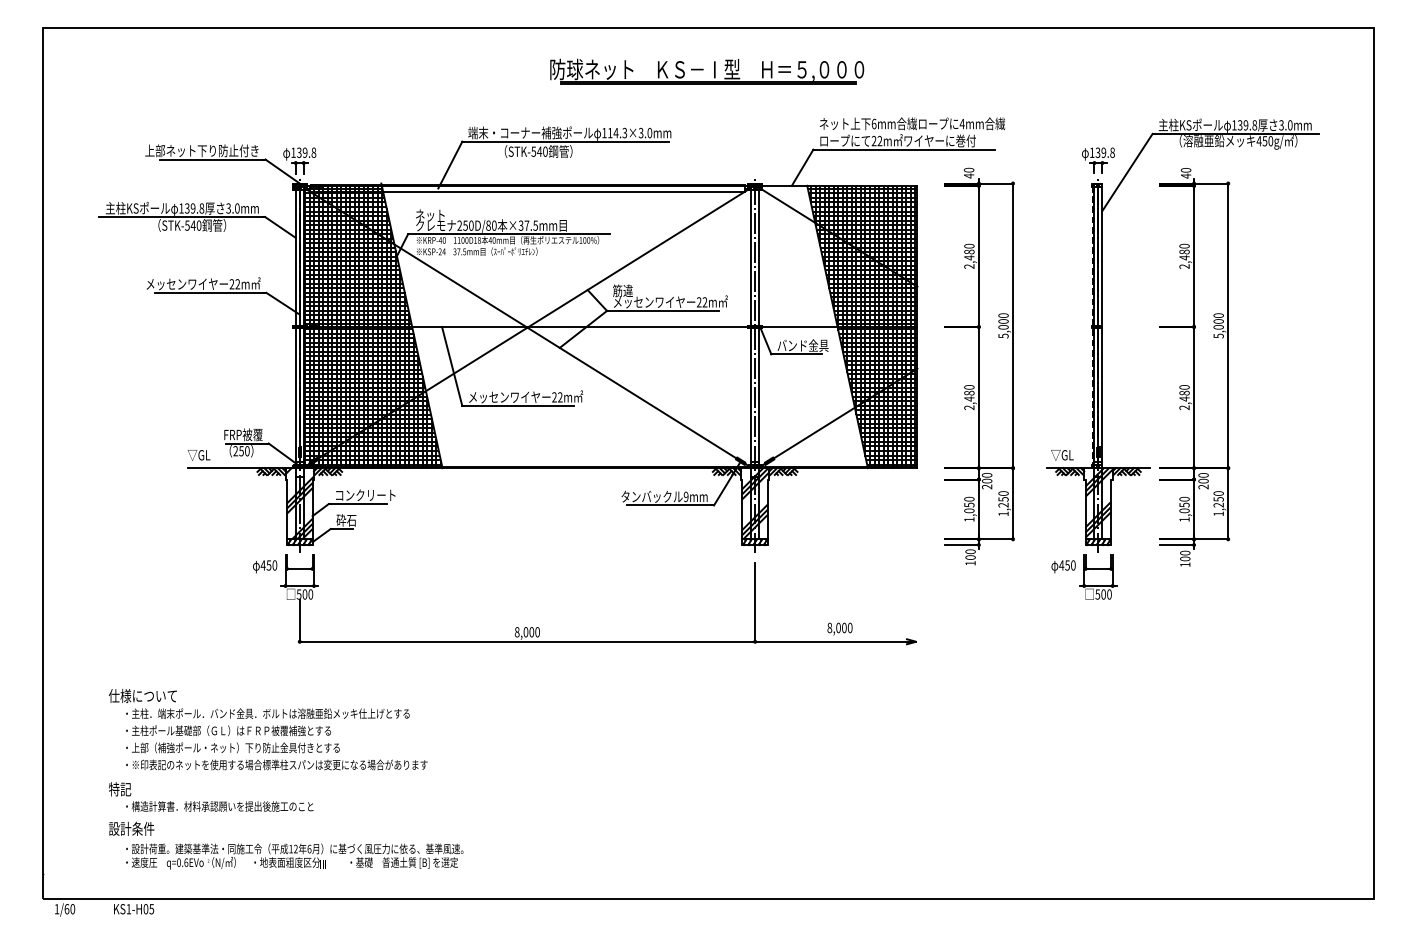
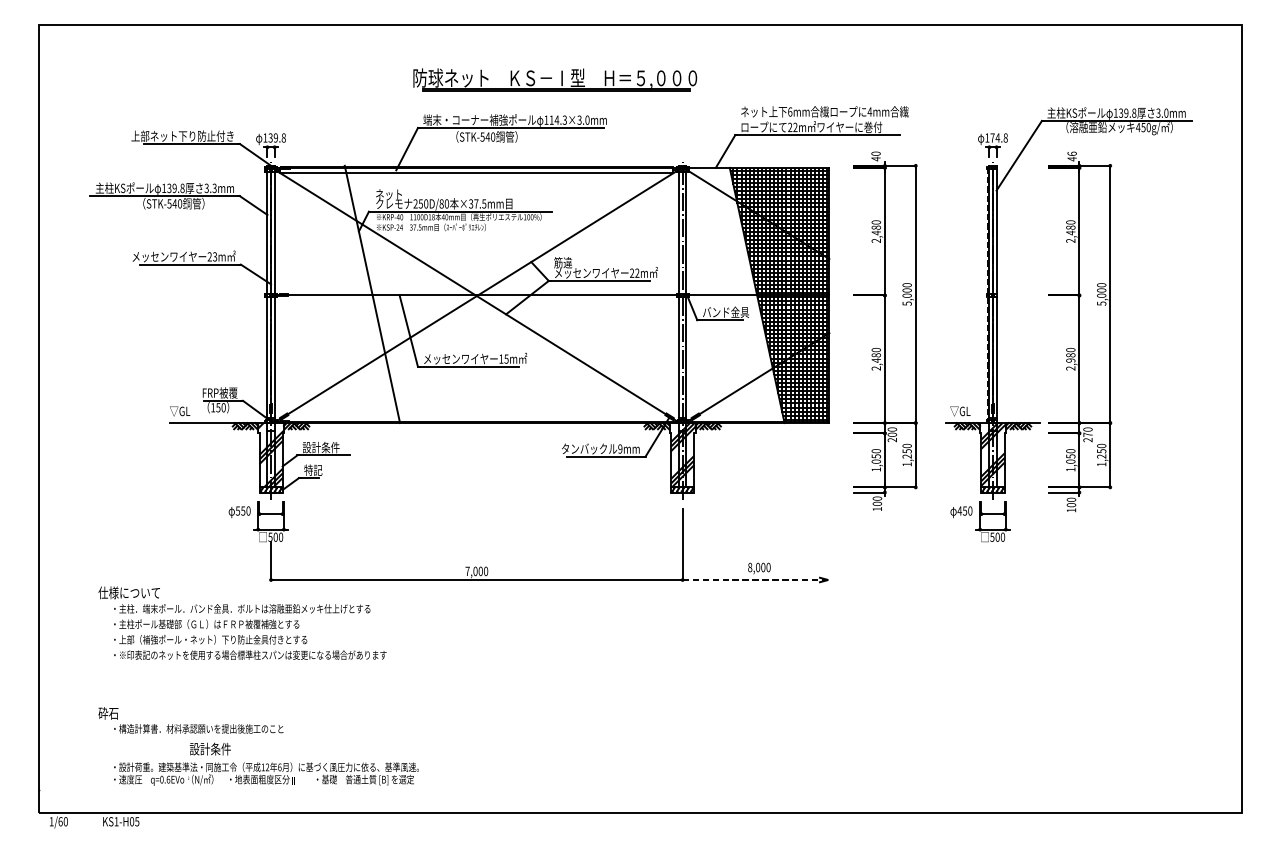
part: (707, 71) -> (555, 79), moved
text: (1100, 152) -> (994, 137), 139.8 -> 174.8
text: (1186, 170) -> (1072, 154), 40 -> 46
text: (237, 208) -> (214, 188), 3.0mm -> 3.3mm
text: (237, 284) -> (214, 257), 22m -> 23m
hatch: (372, 325) -> (336, 294), removed
text: (557, 397) -> (504, 359), 22m -> 15m
text: (1184, 398) -> (1070, 360), 2,480 -> 2,980
text: (235, 451) -> (212, 408), 250 -> 150
text: (1203, 480) -> (1087, 434), 200 -> 270
text: (364, 495) -> (329, 447), コンクリート -> 設計条件
text: (346, 520) -> (313, 470), 砕石 -> 特記
text: (262, 565) -> (237, 511), 450 -> 550
text: (516, 632) -> (466, 571), 8,000 -> 7,000
line: (835, 641) -> (755, 579), solid -> dashed
text: (267, 729) -> (241, 623), moved
text: (120, 789) -> (109, 713), 特記 -> 砕石
text: (131, 828) -> (210, 748), moved

